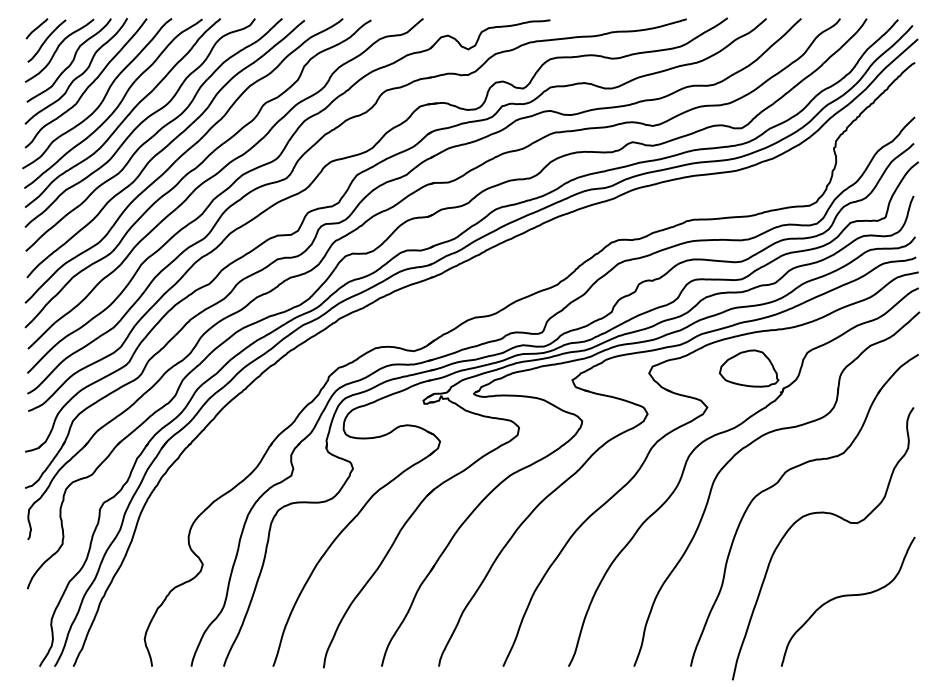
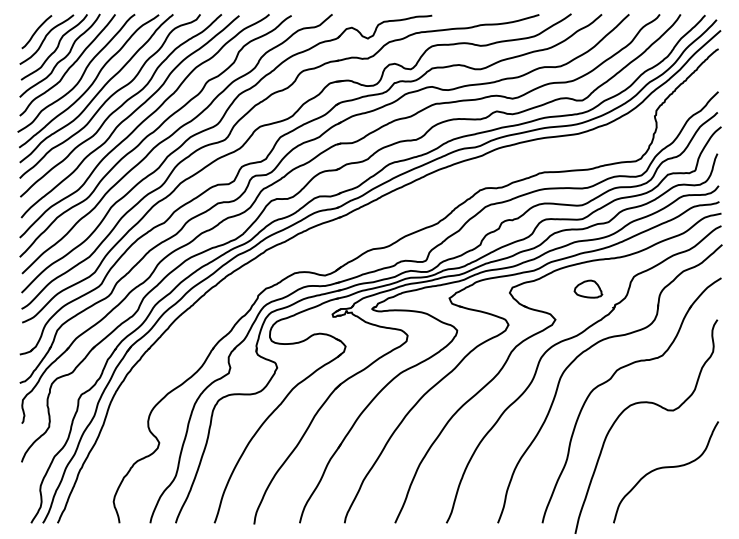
curve: (36, 28) -> (28, 22), removed
part: (749, 368) -> (588, 289), size x0.6

